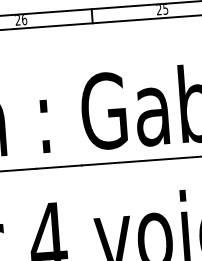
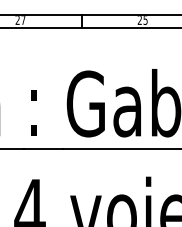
text: (24, 20) -> (23, 20), 26 -> 27

